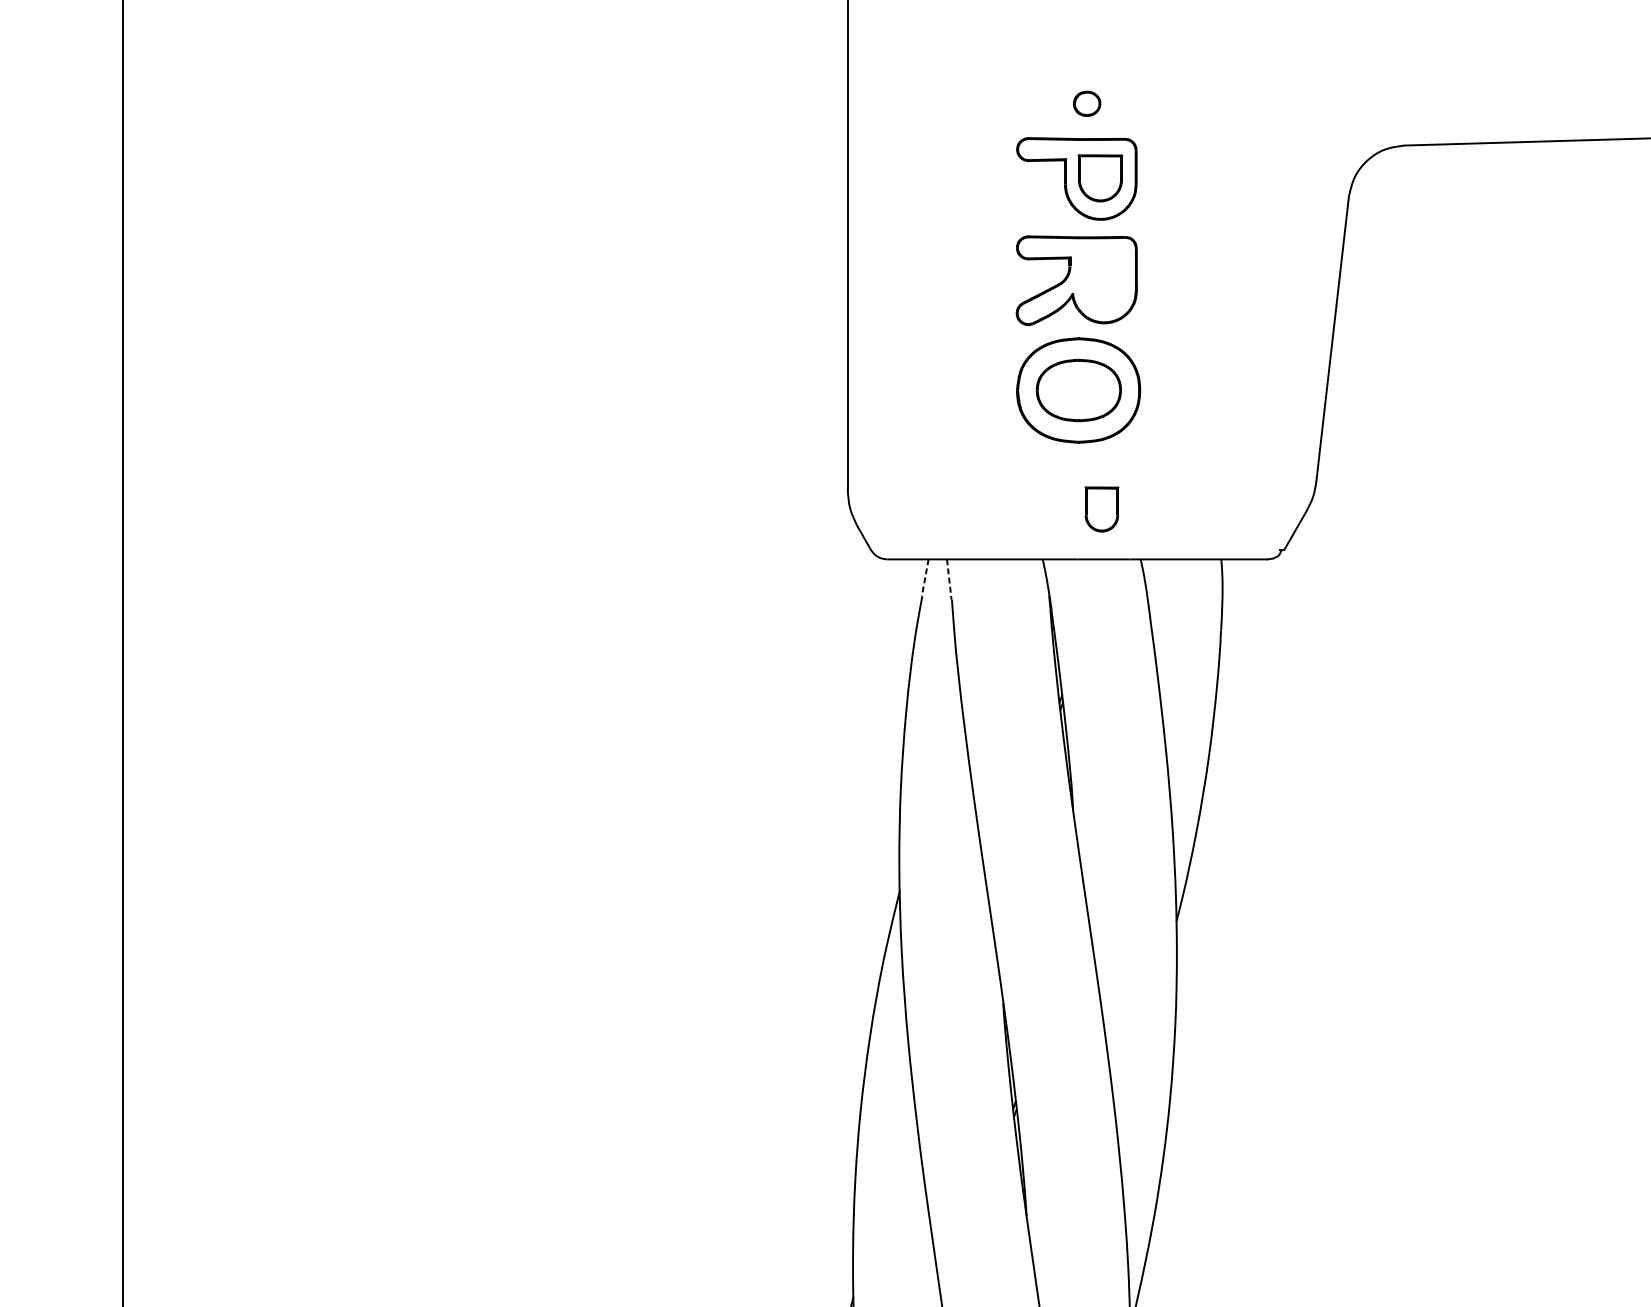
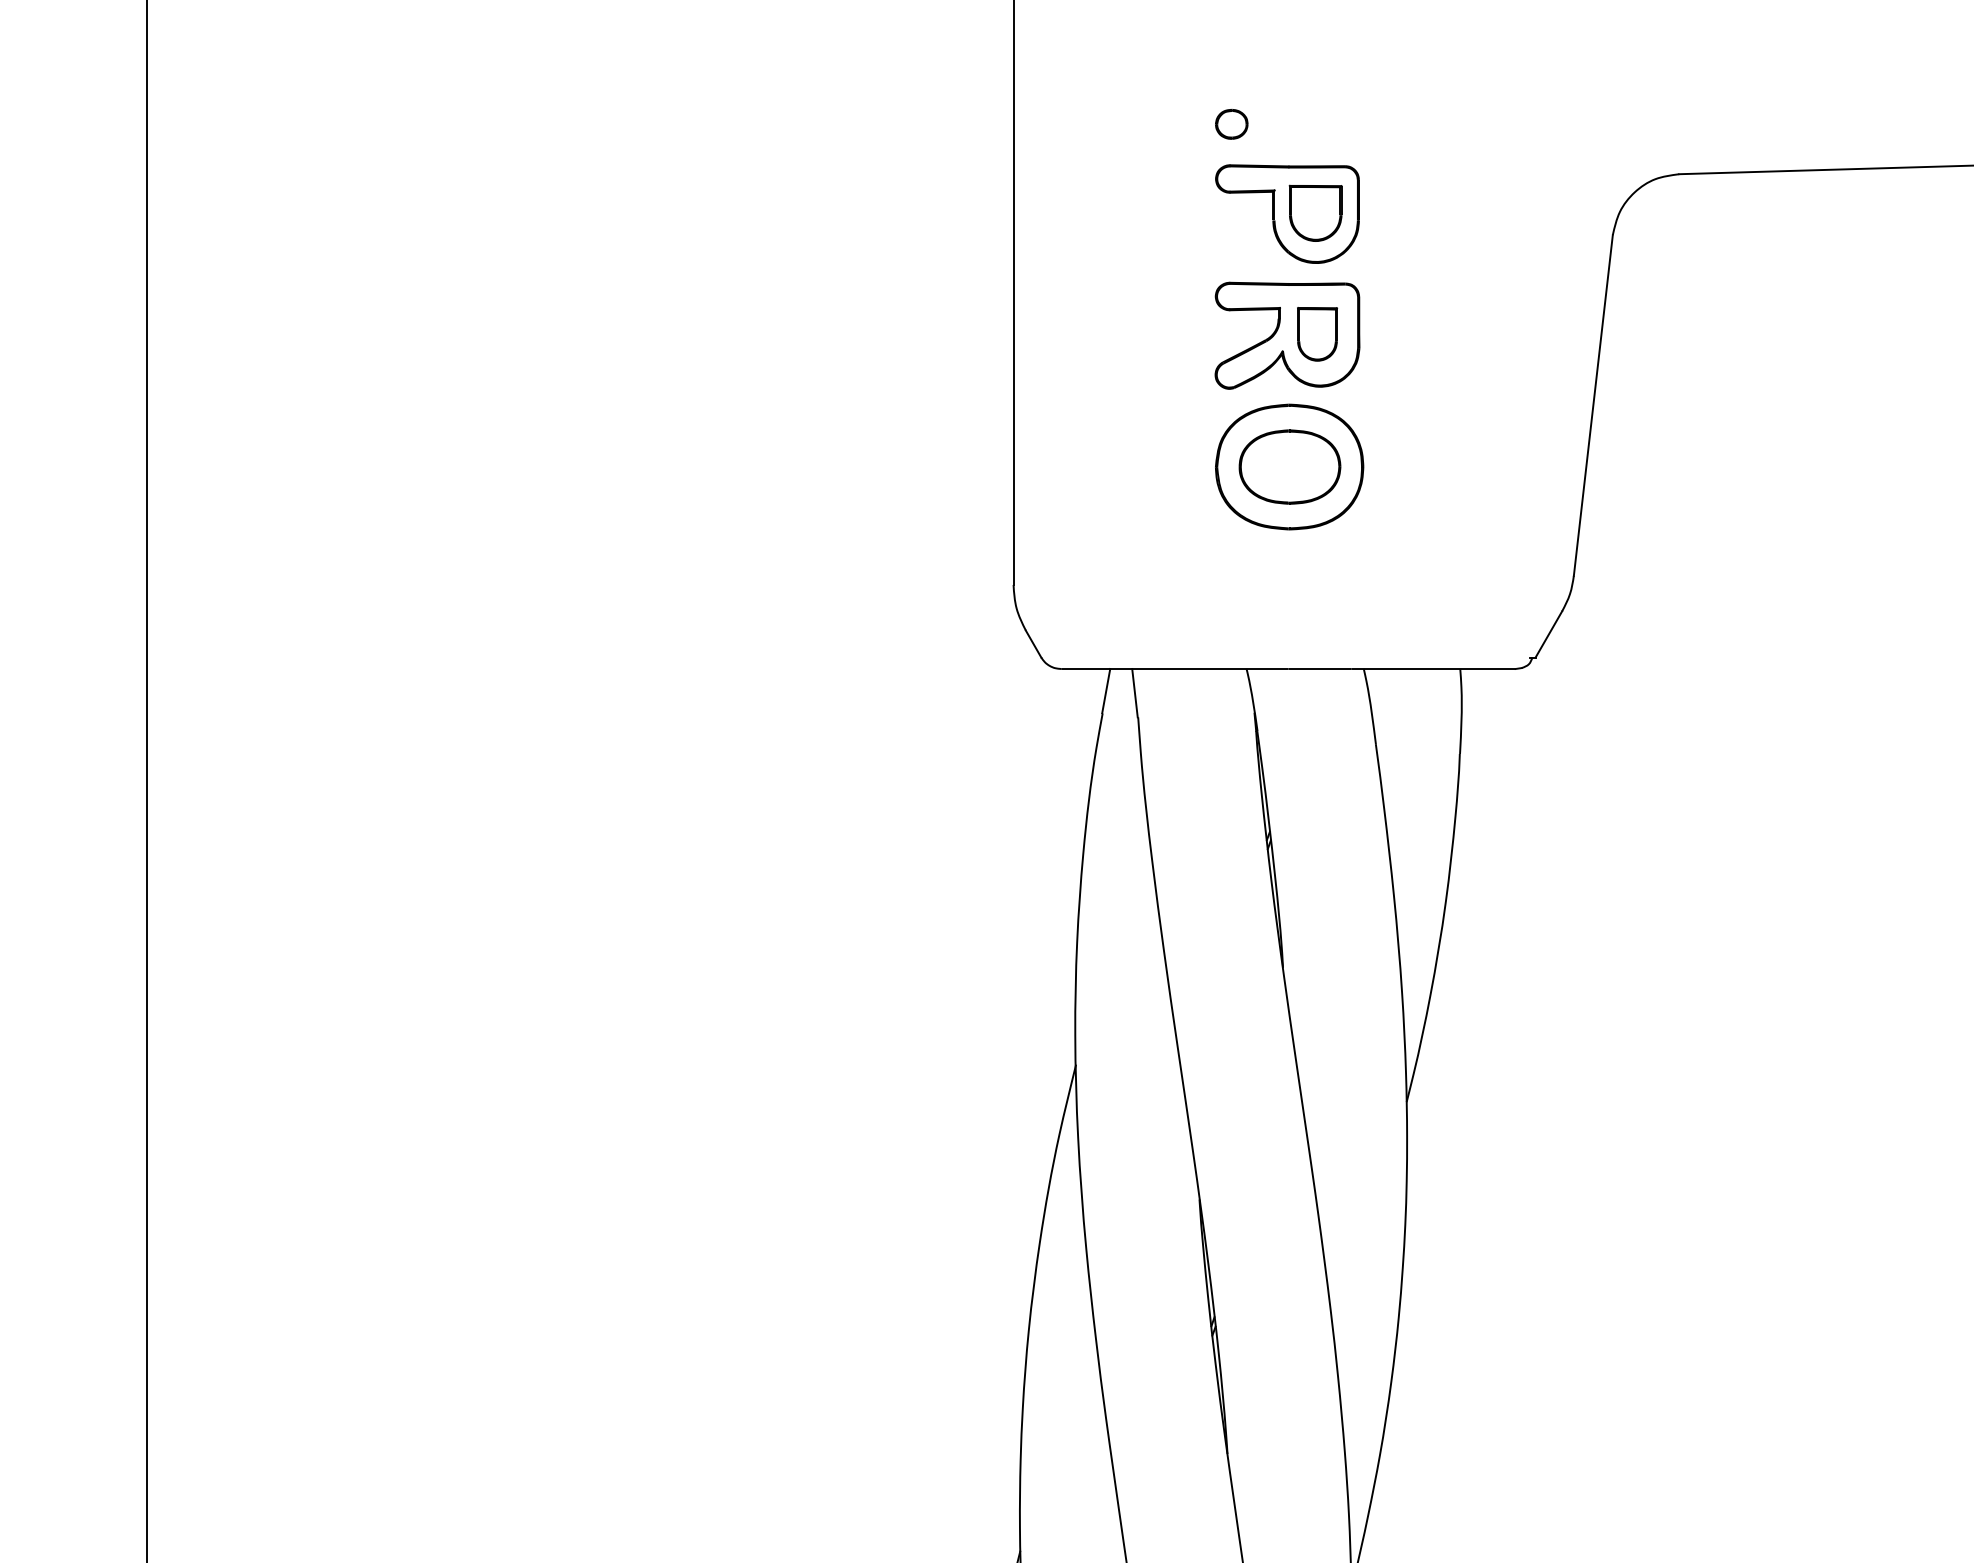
part: (1086, 103) -> (1231, 124), moved
part: (1101, 509) -> (1317, 334), moved
line: (925, 578) -> (1106, 691), dashed -> solid
line: (949, 579) -> (1135, 693), dashed -> solid

